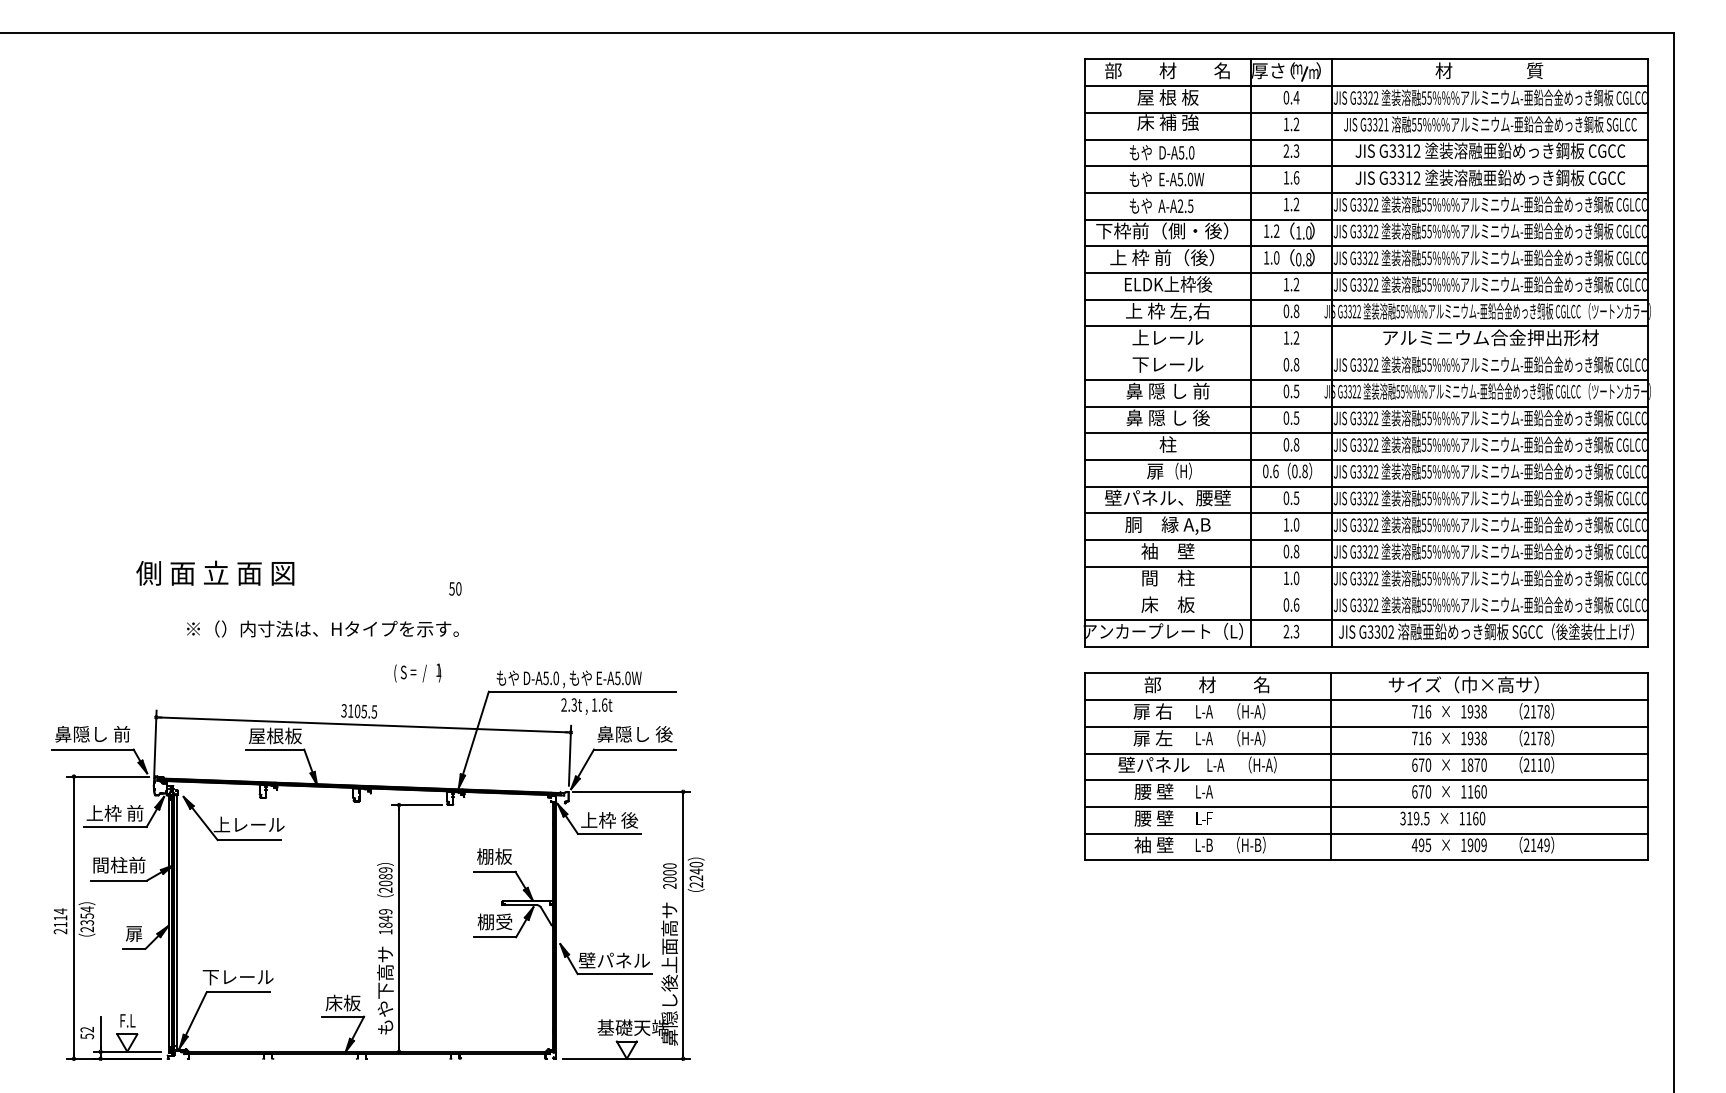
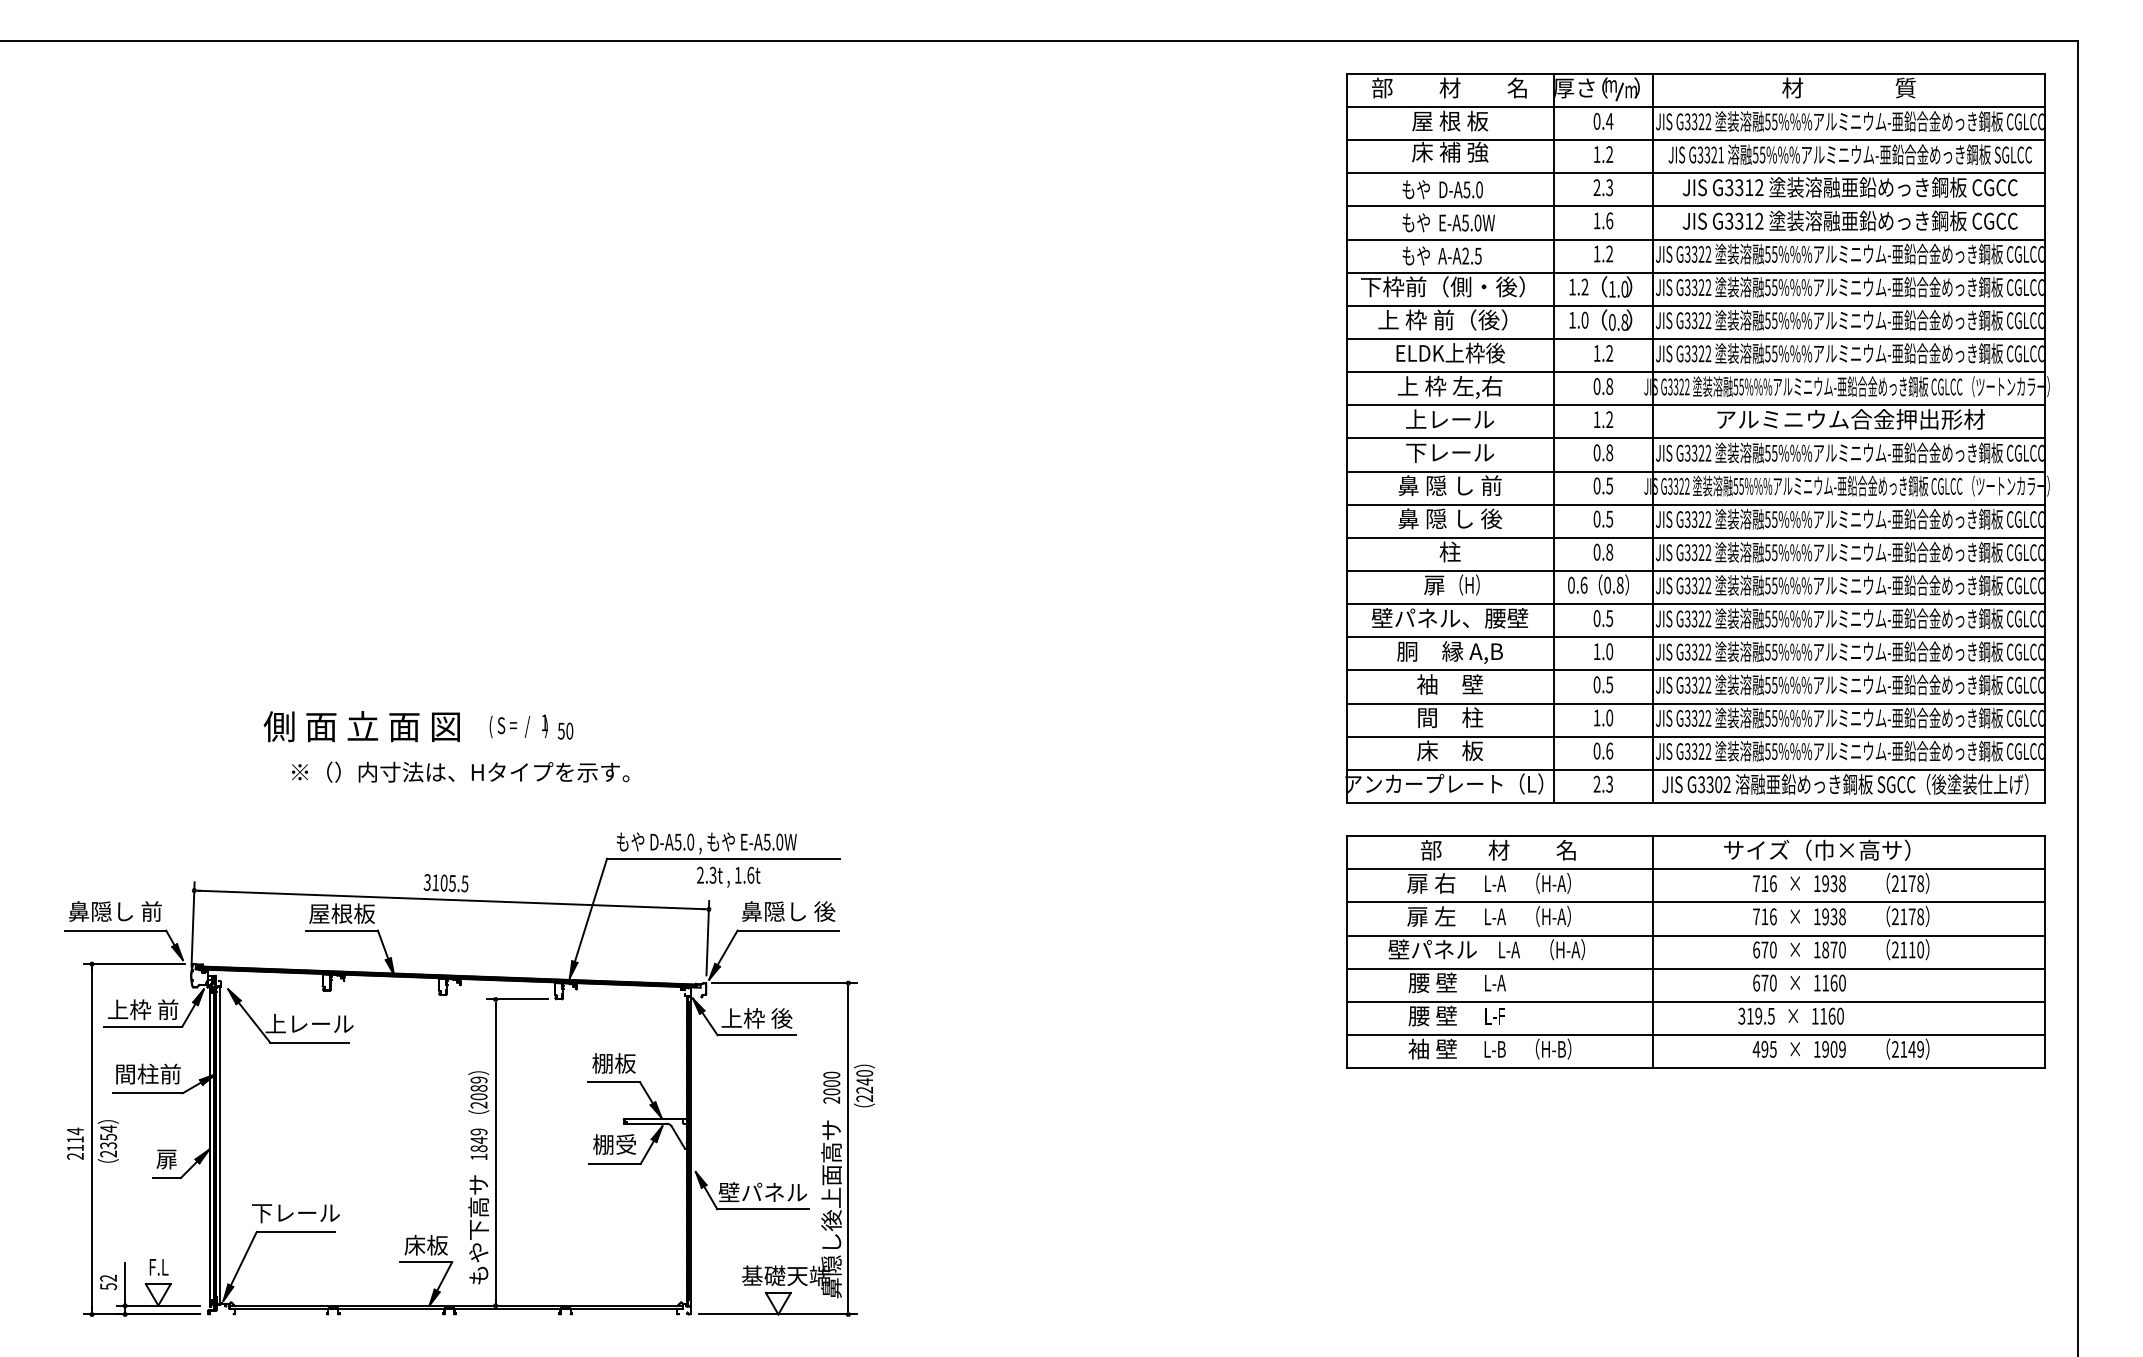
line: (1365, 353) -> (1695, 438), added
text: (1296, 551) -> (1609, 684), 0.8 -> 0.5
text: (215, 572) -> (362, 725), moved
line: (1365, 593) -> (1695, 736), added
text: (322, 628) -> (460, 771), moved
text: (417, 672) -> (518, 725), moved

